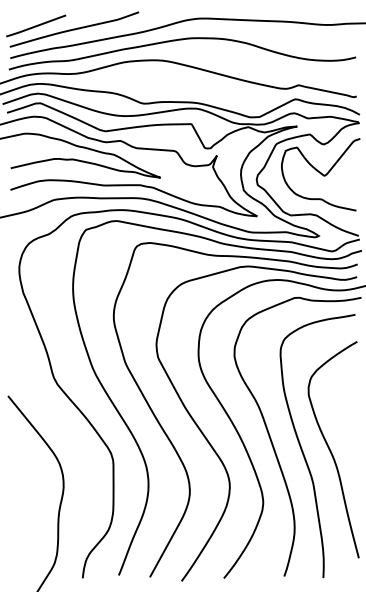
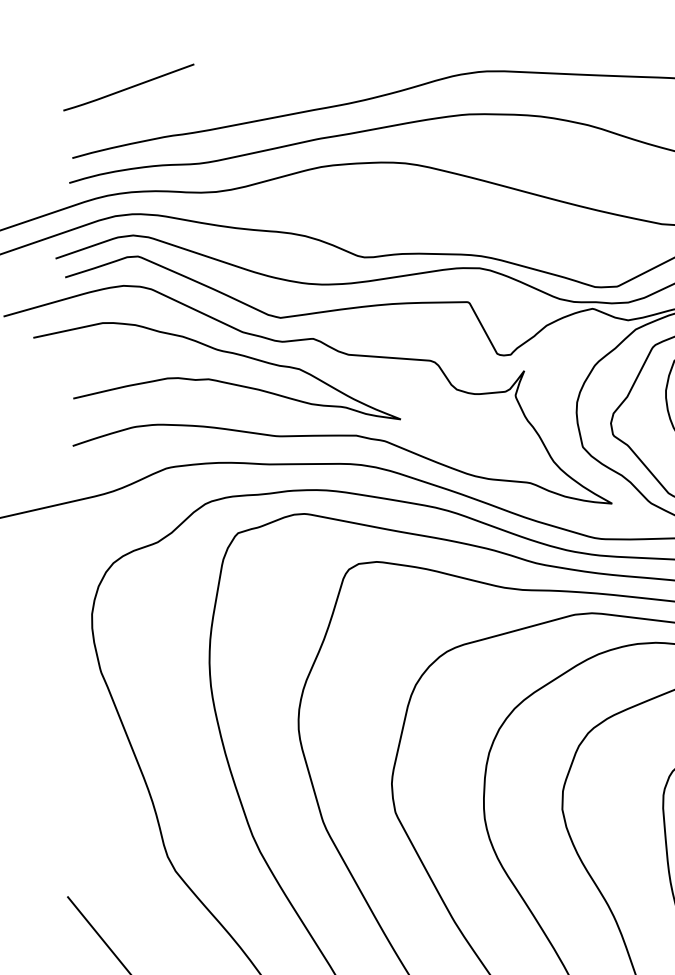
curve: (74, 29) -> (212, 95), removed

